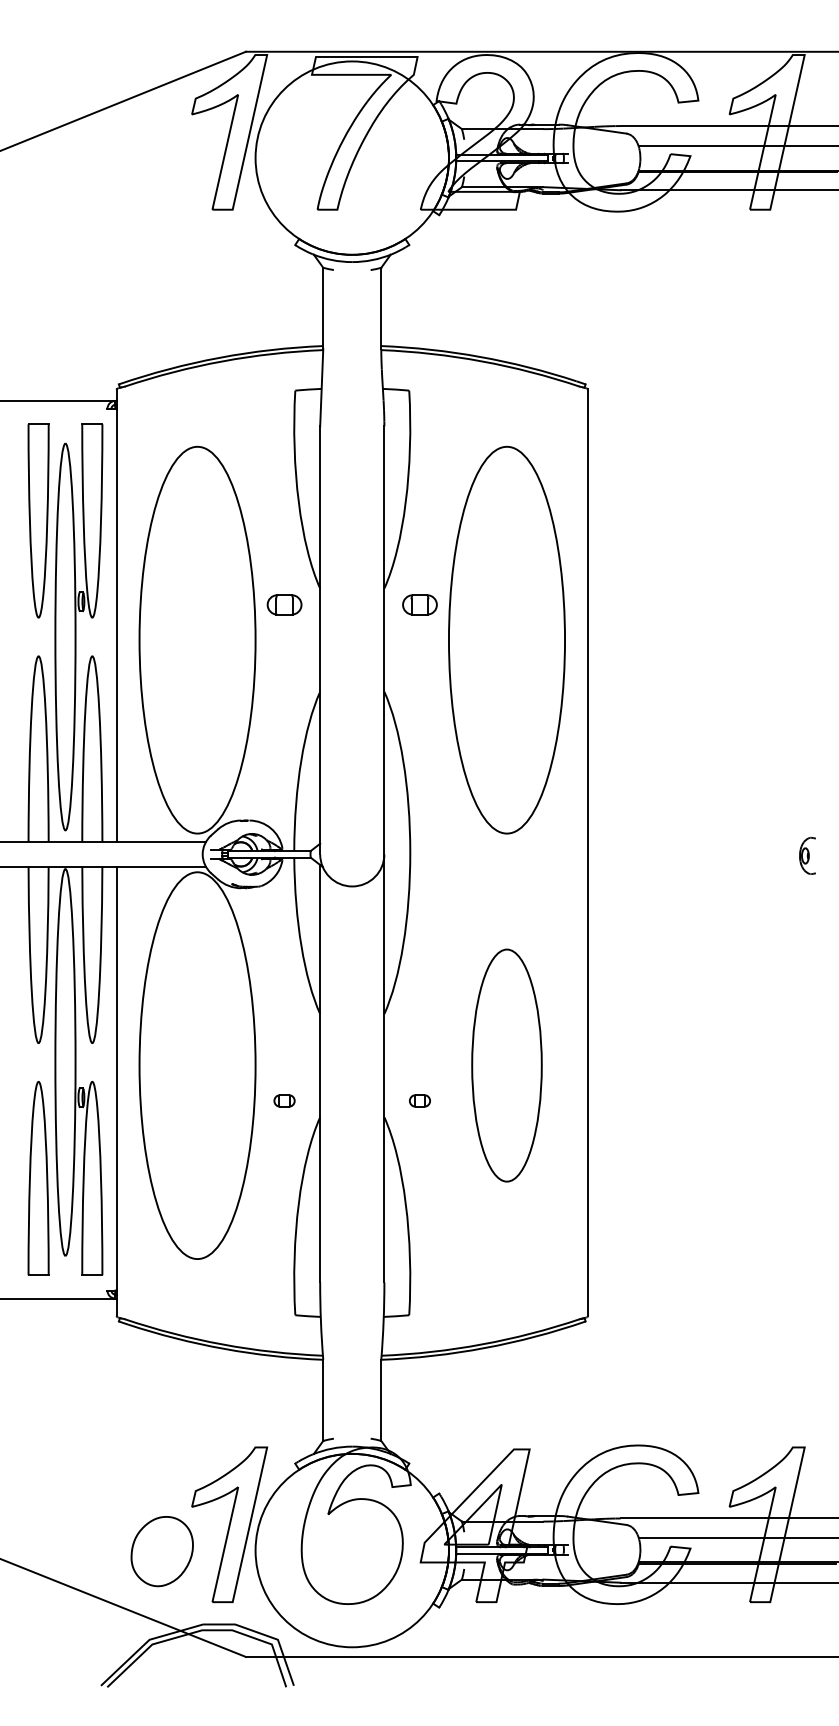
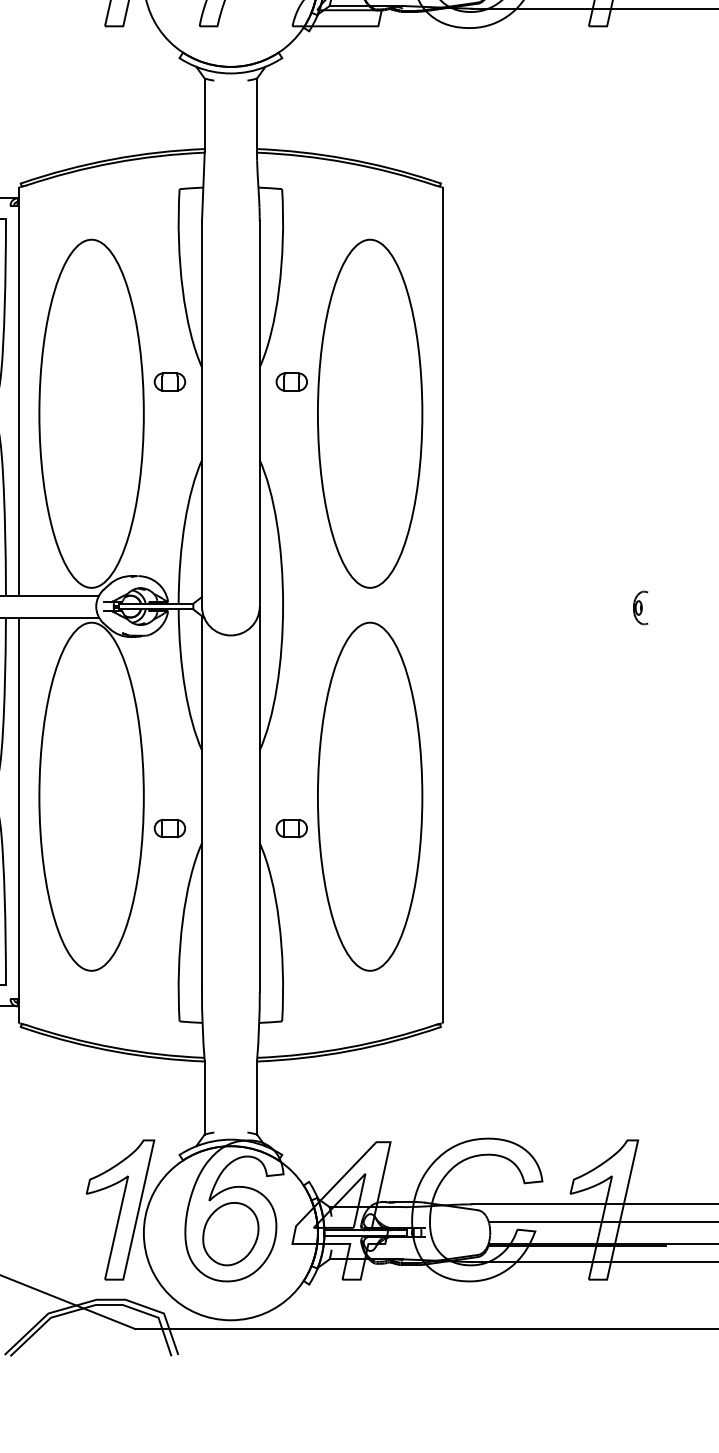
part: (506, 1065) -> (369, 796), size x1.67
part: (284, 1100) -> (169, 828), size x1.67
part: (419, 1100) -> (291, 828), size x1.67
part: (161, 1551) -> (230, 1234), moved

